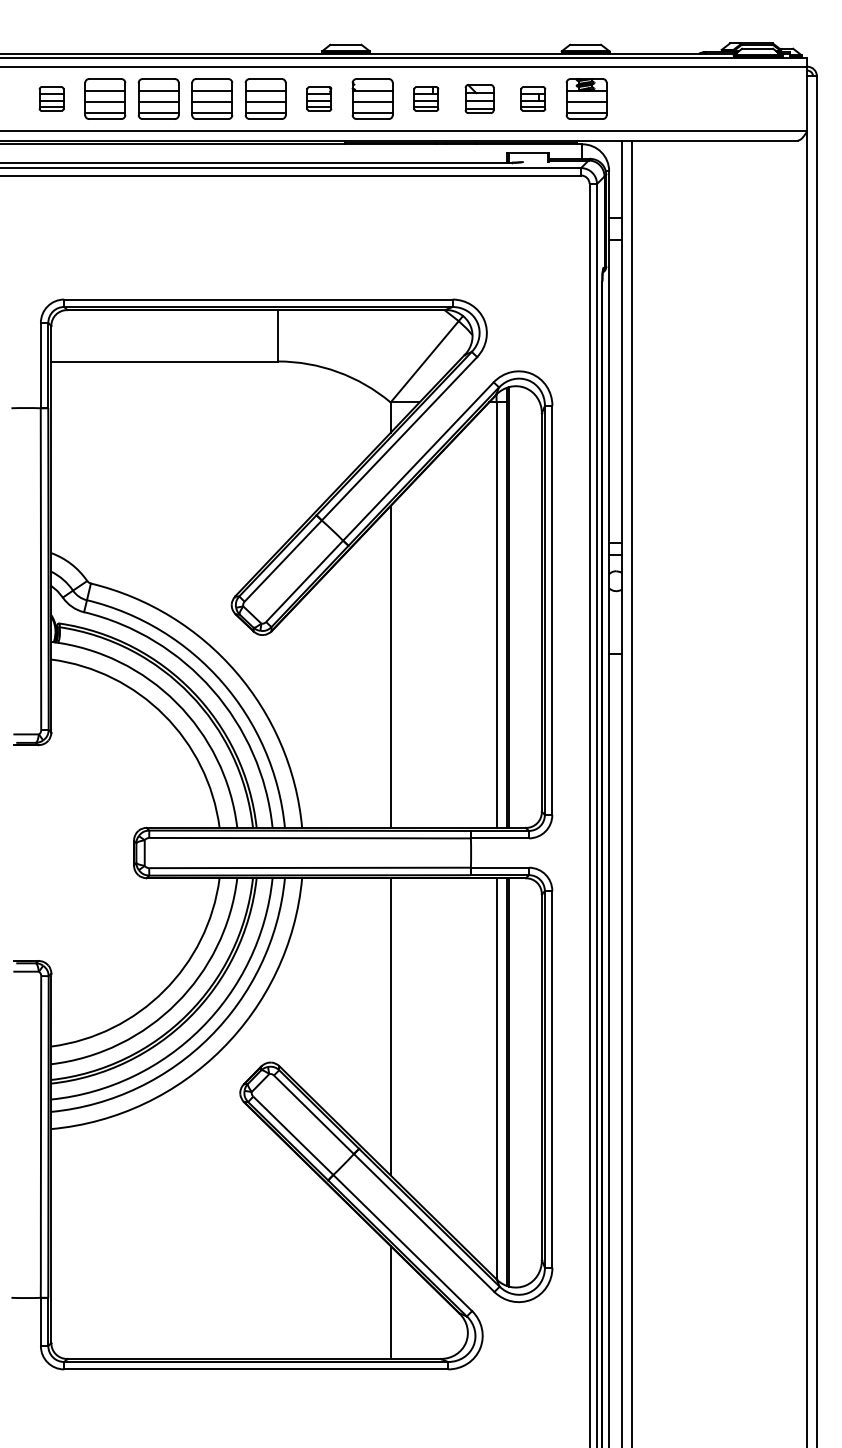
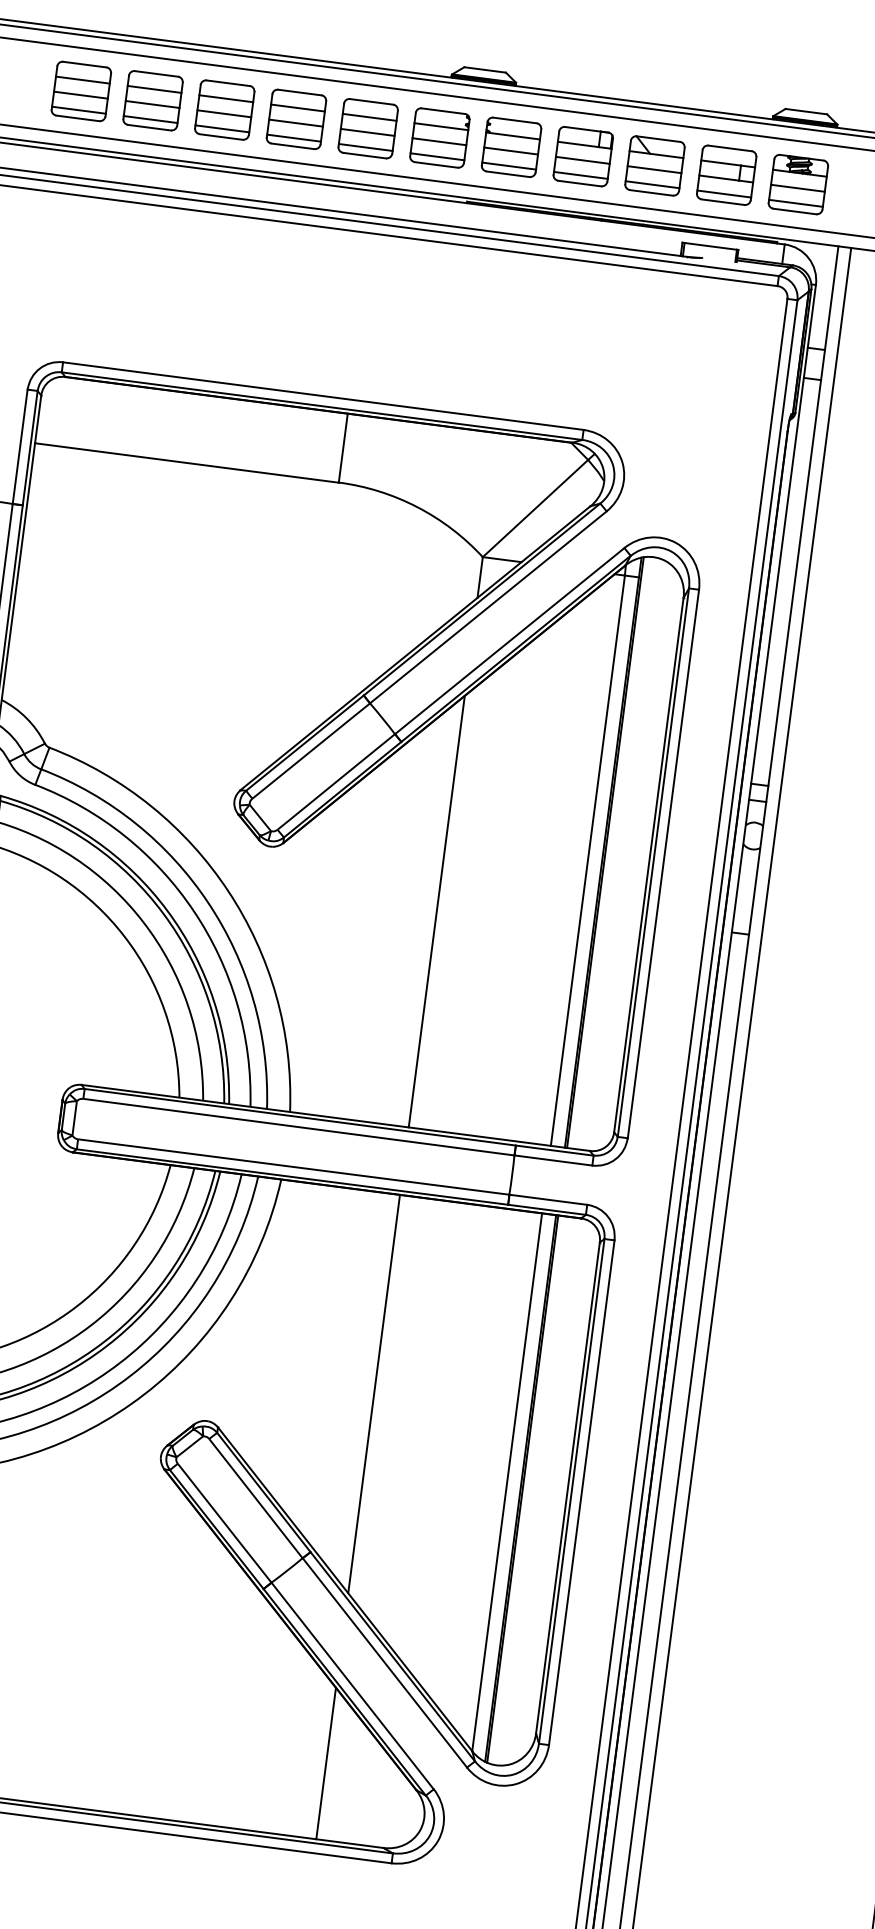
part: (51, 98) -> (81, 90), size x1.67
part: (319, 98) -> (440, 137), size x1.67
part: (426, 98) -> (583, 155), size x1.67
part: (479, 98) -> (654, 165), size x1.43
part: (533, 98) -> (727, 174), size x1.67

